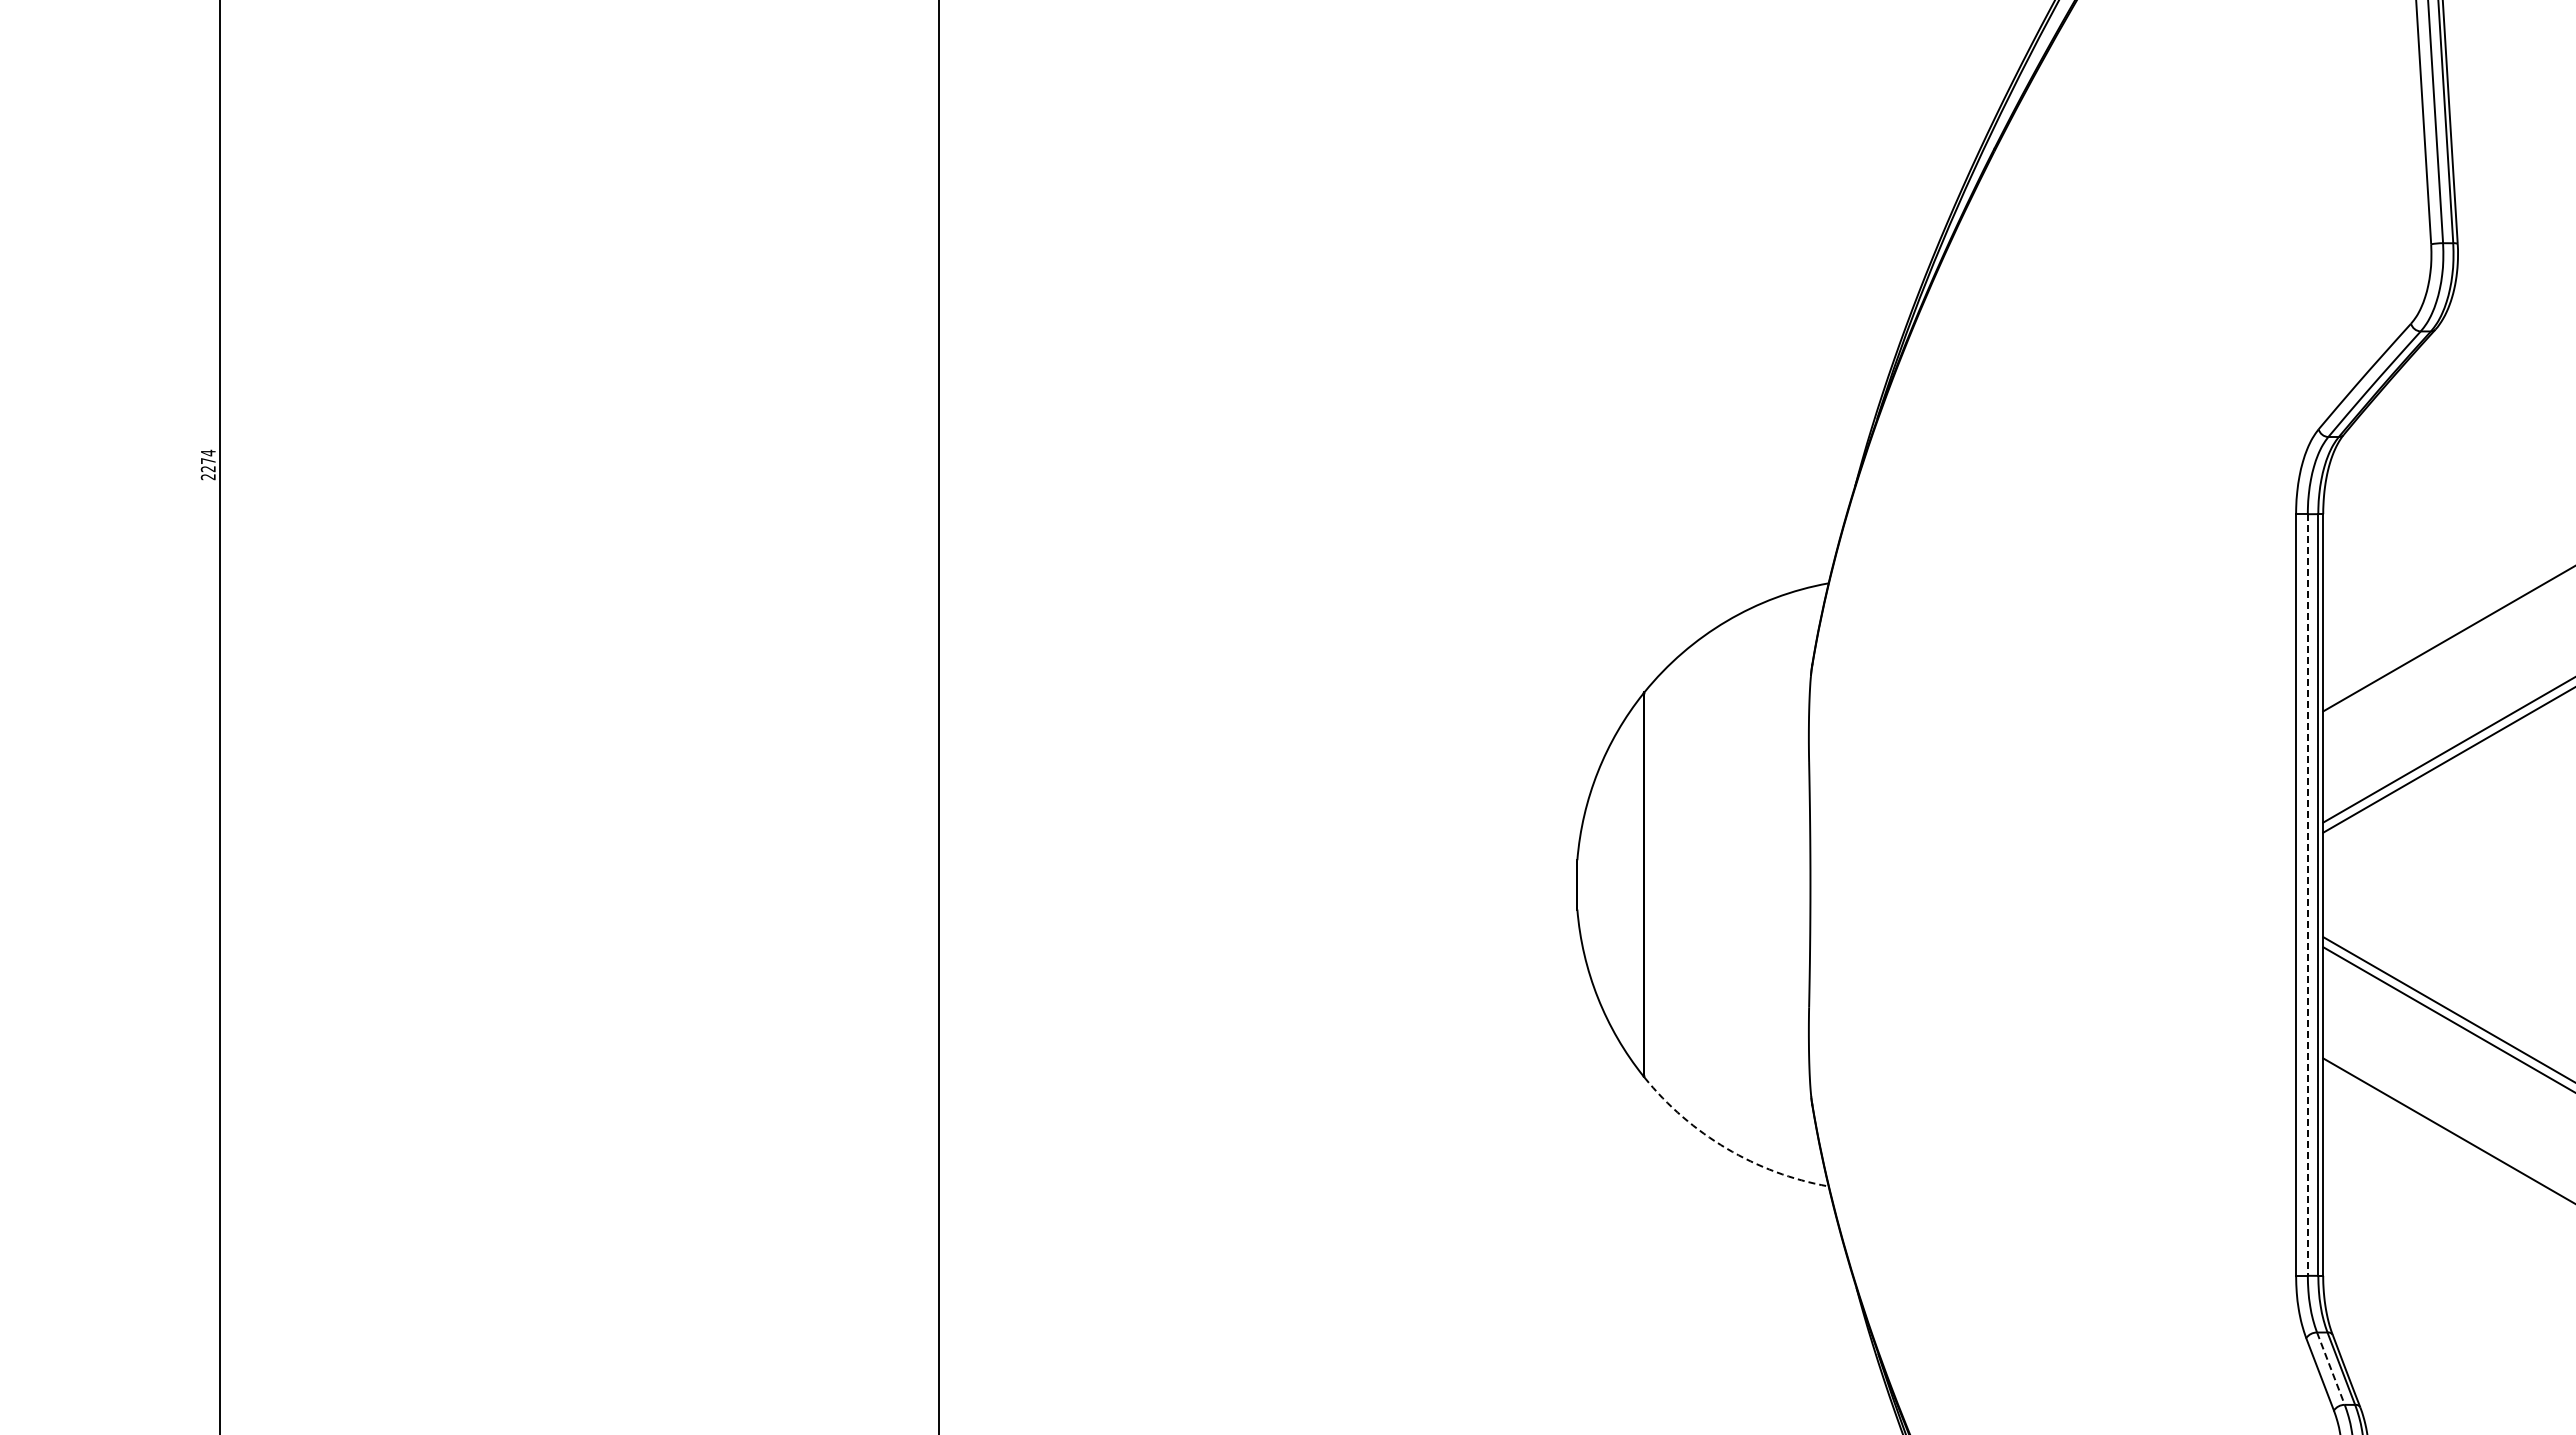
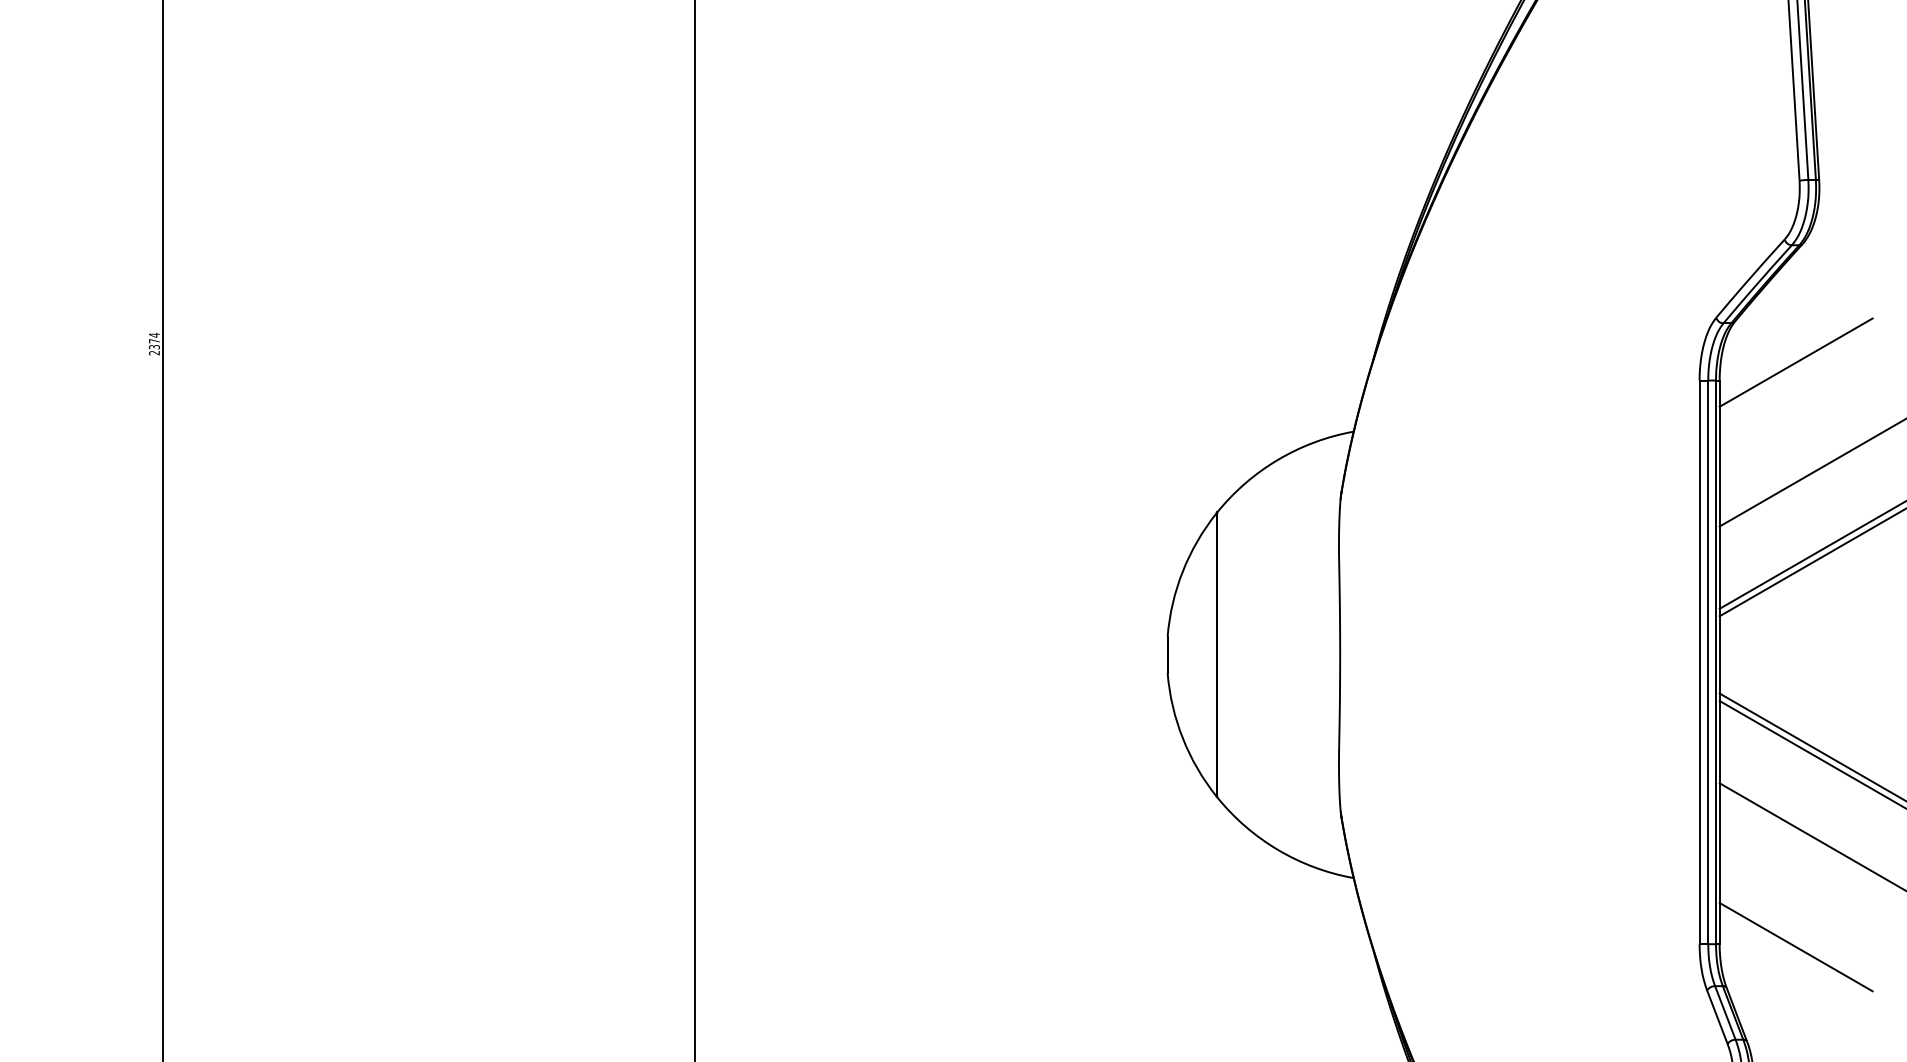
text: (208, 469) -> (154, 347), 2274 -> 2374
line: (2426, 489) -> (1796, 362), added
line: (2307, 895) -> (1708, 662), dashed -> solid
arc: (1726, 1148) -> (1278, 849), dashed -> solid
line: (2426, 1279) -> (1796, 946), added
line: (2330, 1368) -> (1725, 1012), dashed -> solid

